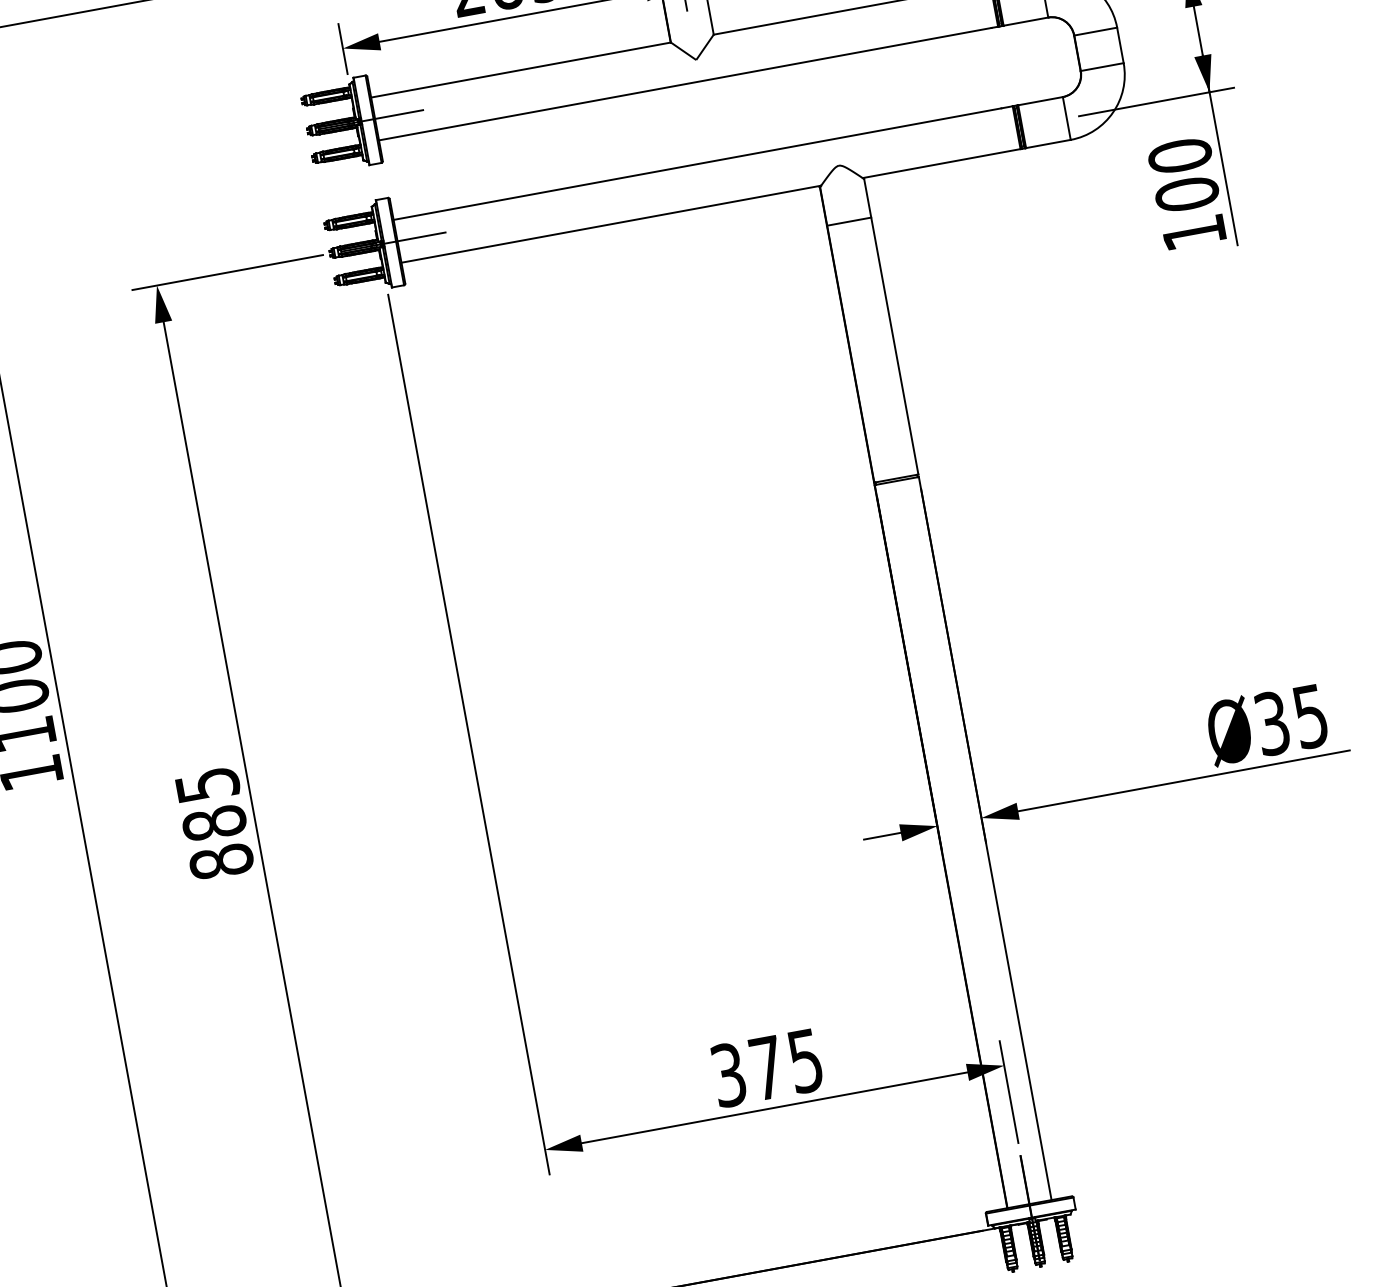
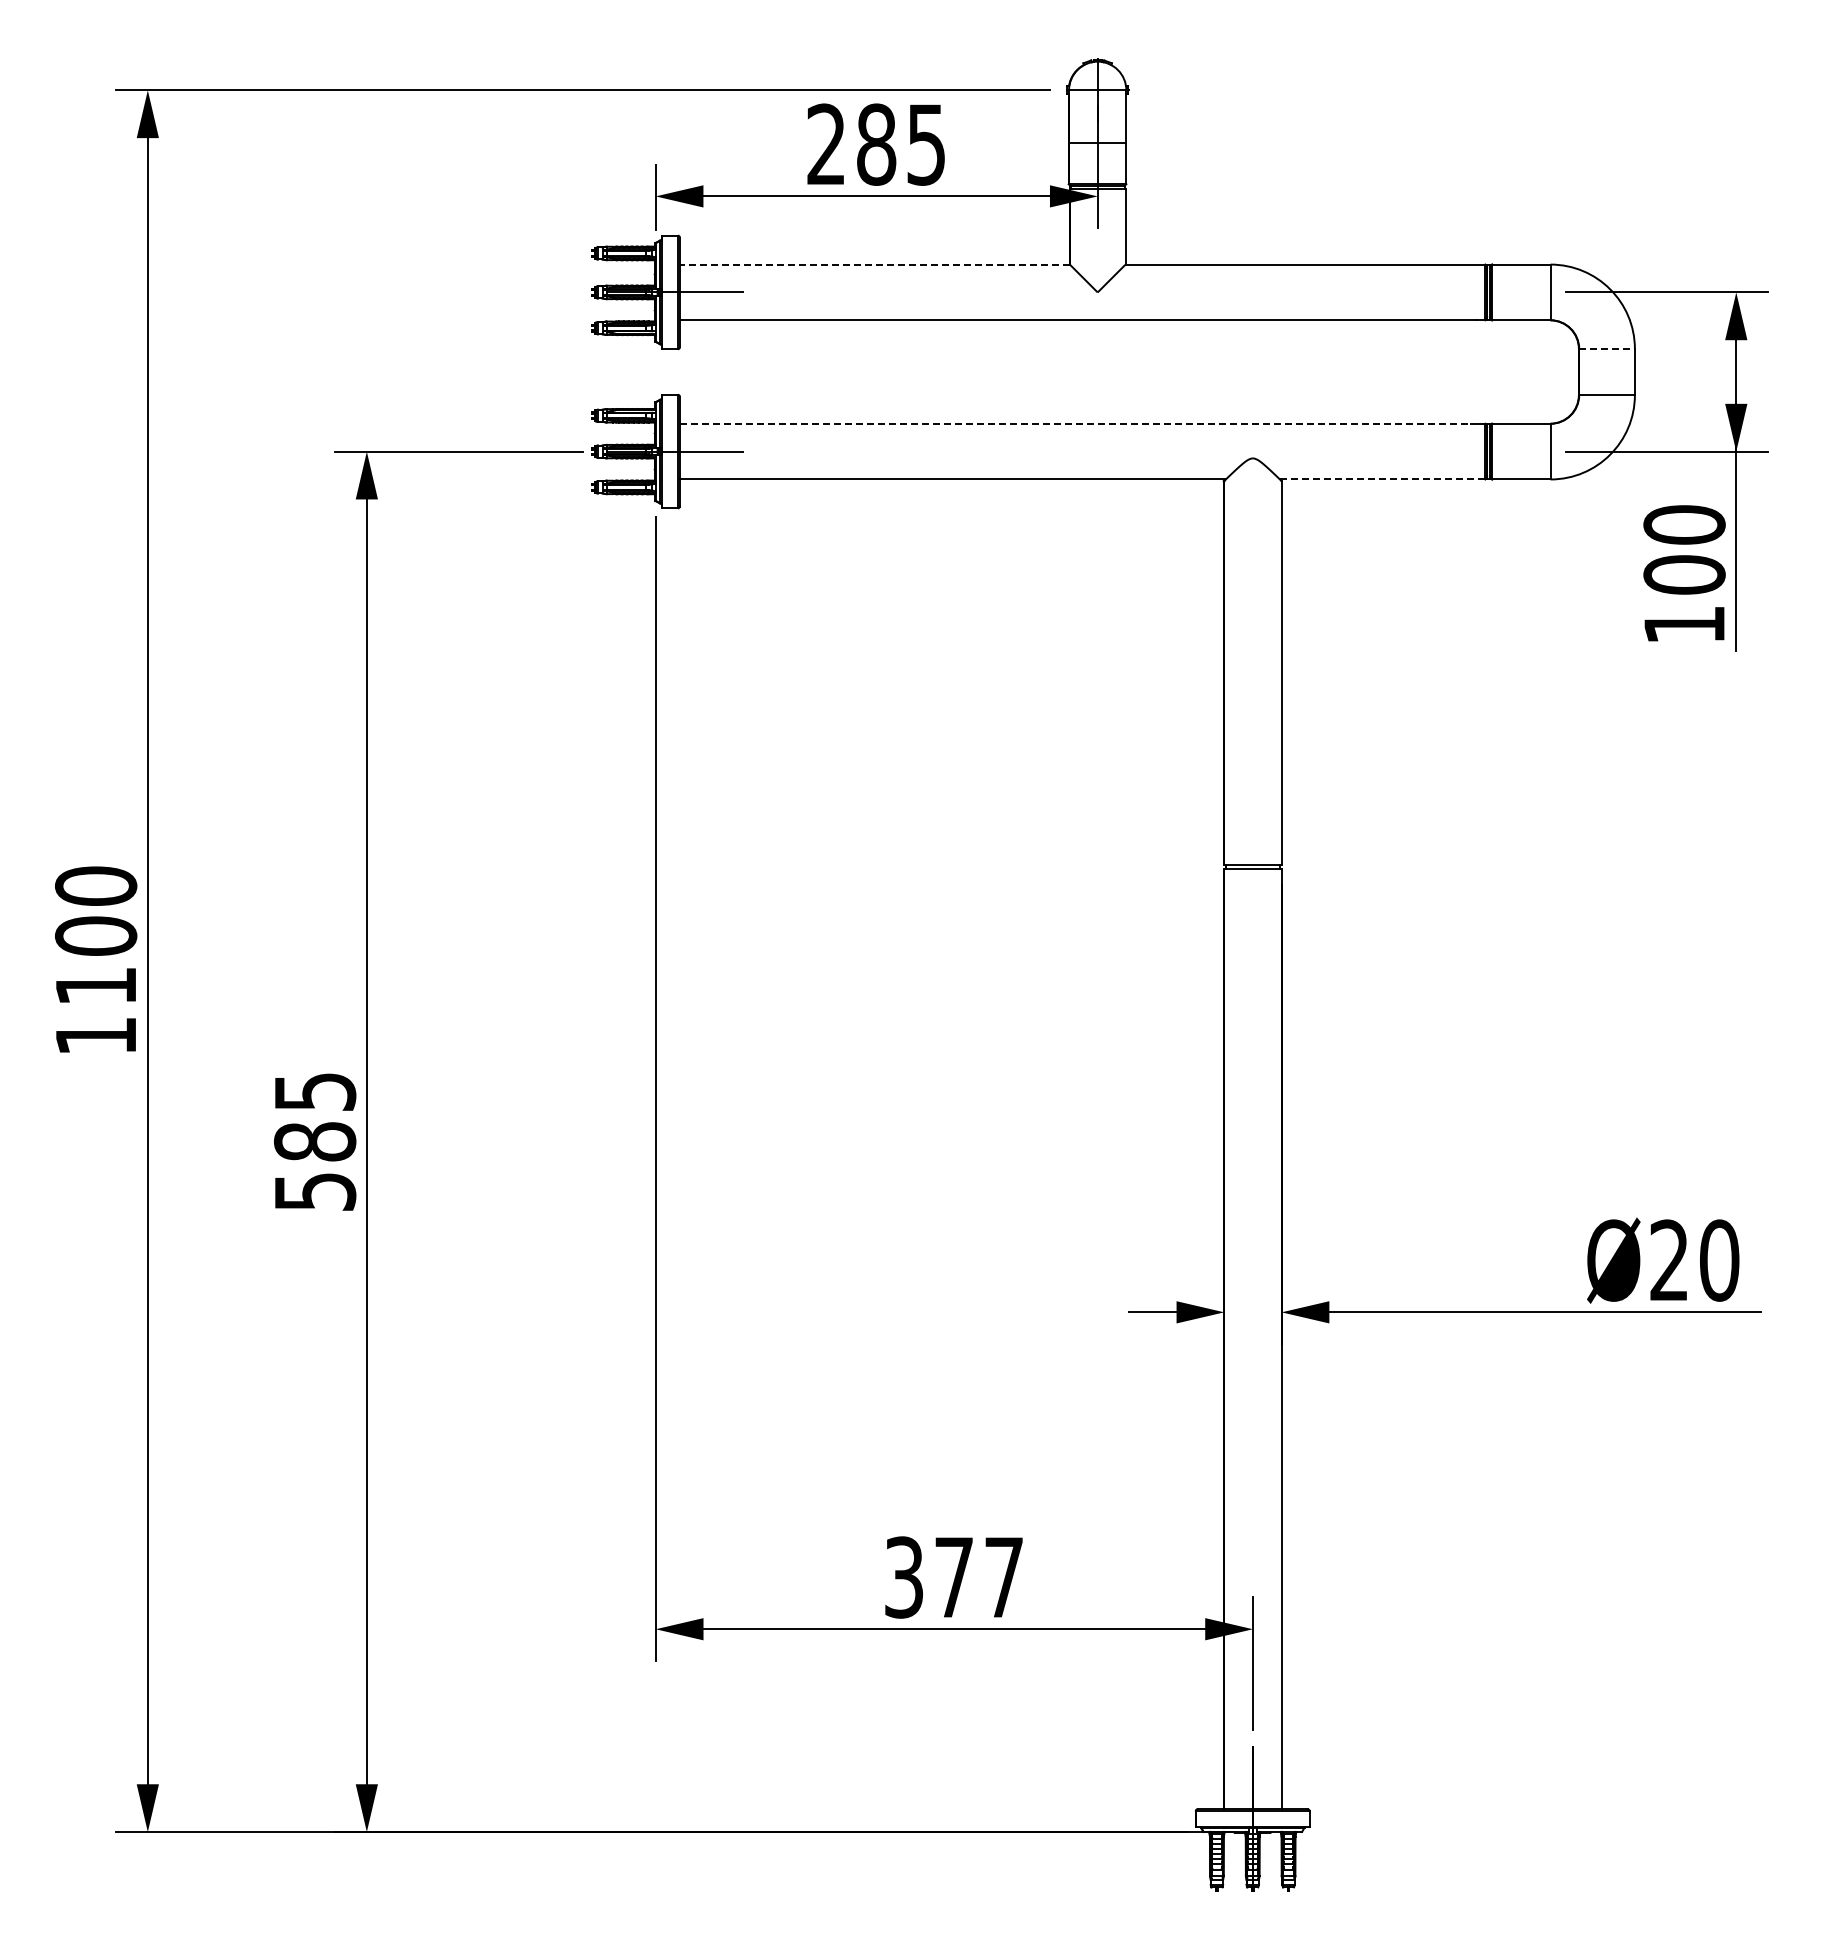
line: (1096, 31) -> (1607, 348), solid -> dashed
line: (520, 70) -> (874, 264), solid -> dashed
line: (697, 163) -> (1075, 423), solid -> dashed
line: (941, 163) -> (1382, 479), solid -> dashed
line: (848, 221) -> (1252, 531), removed
text: (1291, 719) -> (1694, 1260), Ø35 -> Ø20
text: (221, 861) -> (315, 1191), 885 -> 585
text: (805, 1061) -> (1003, 1577), 375 -> 377

